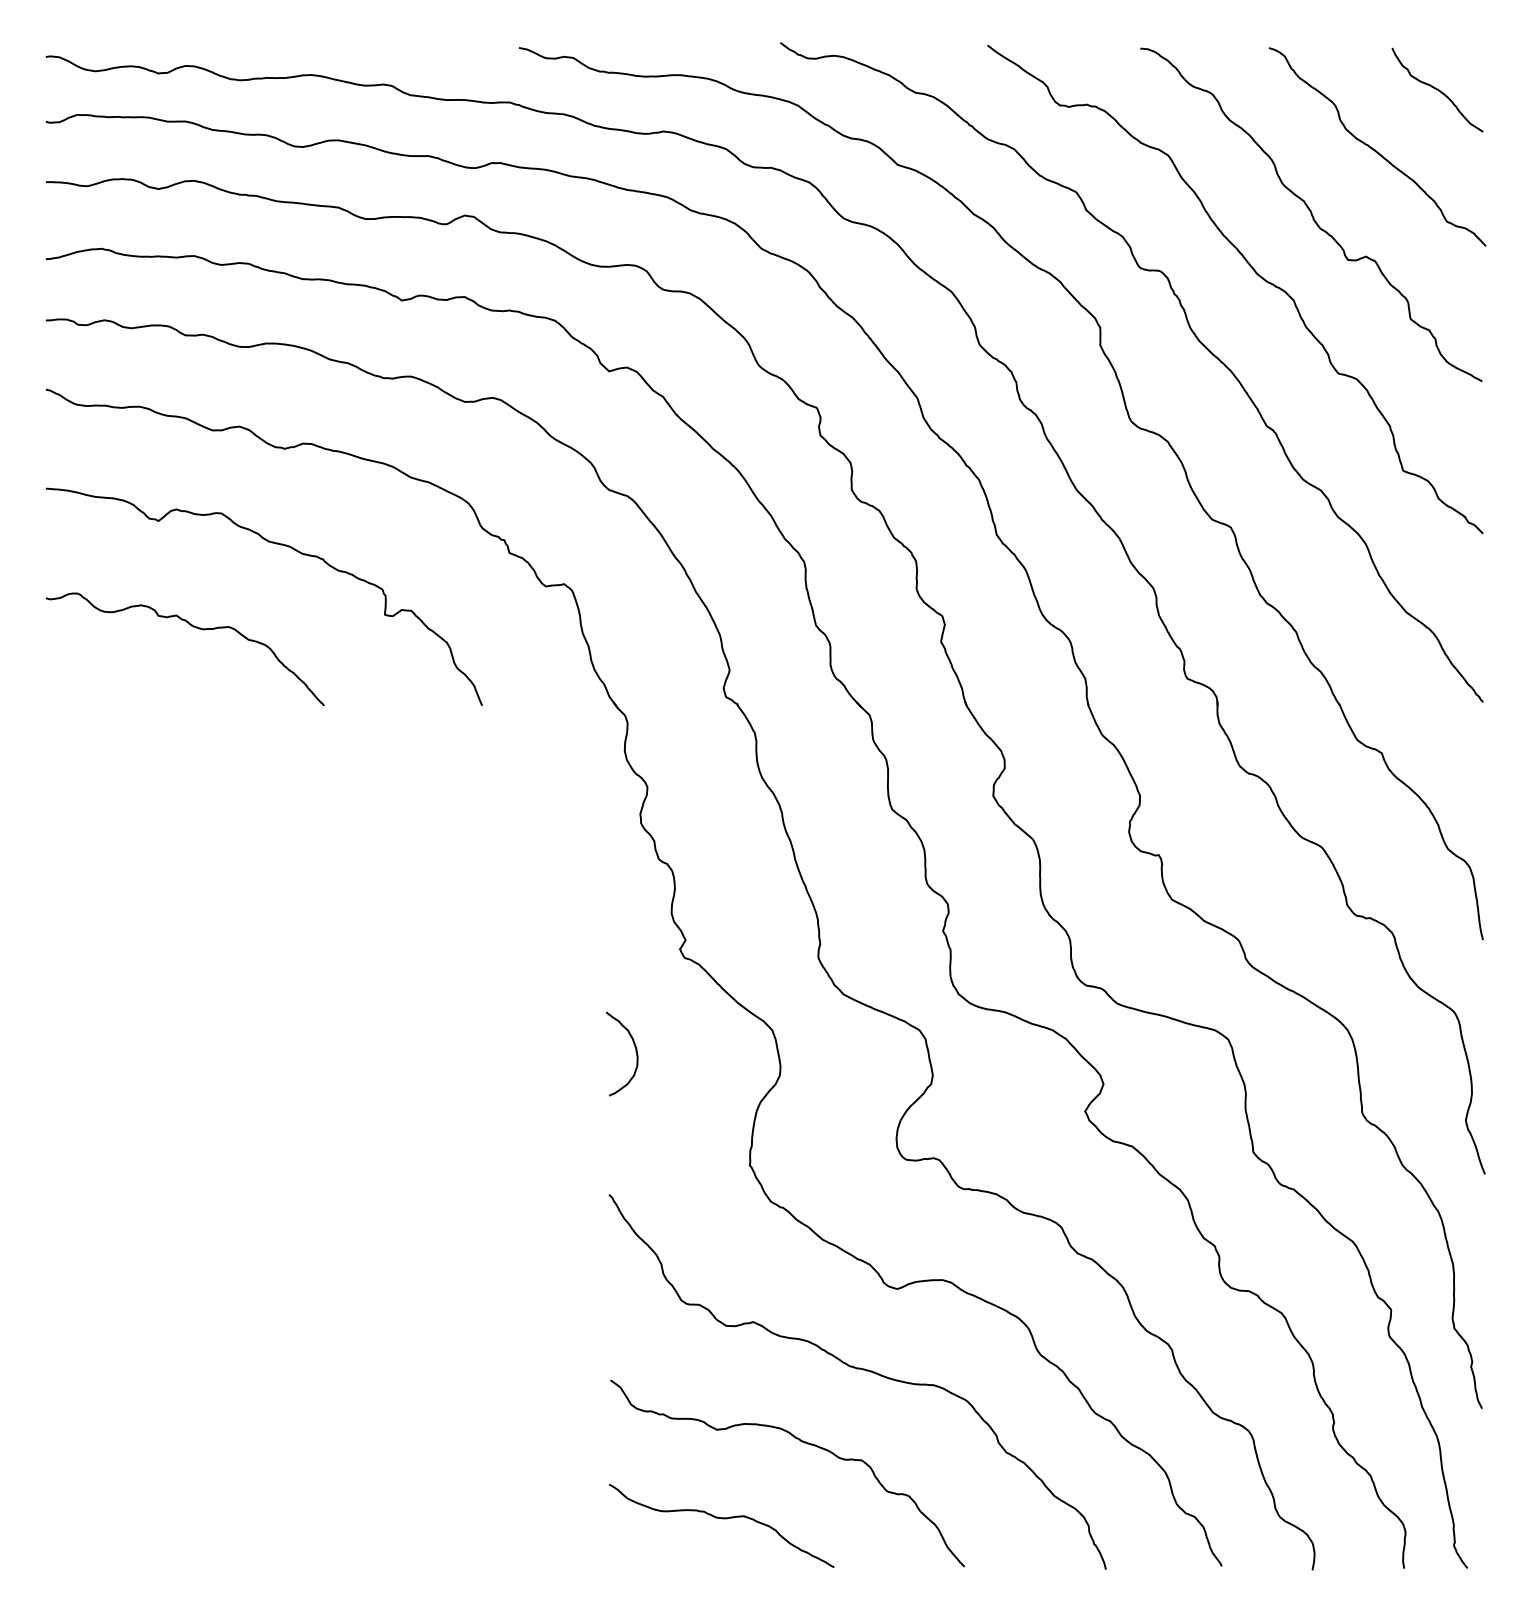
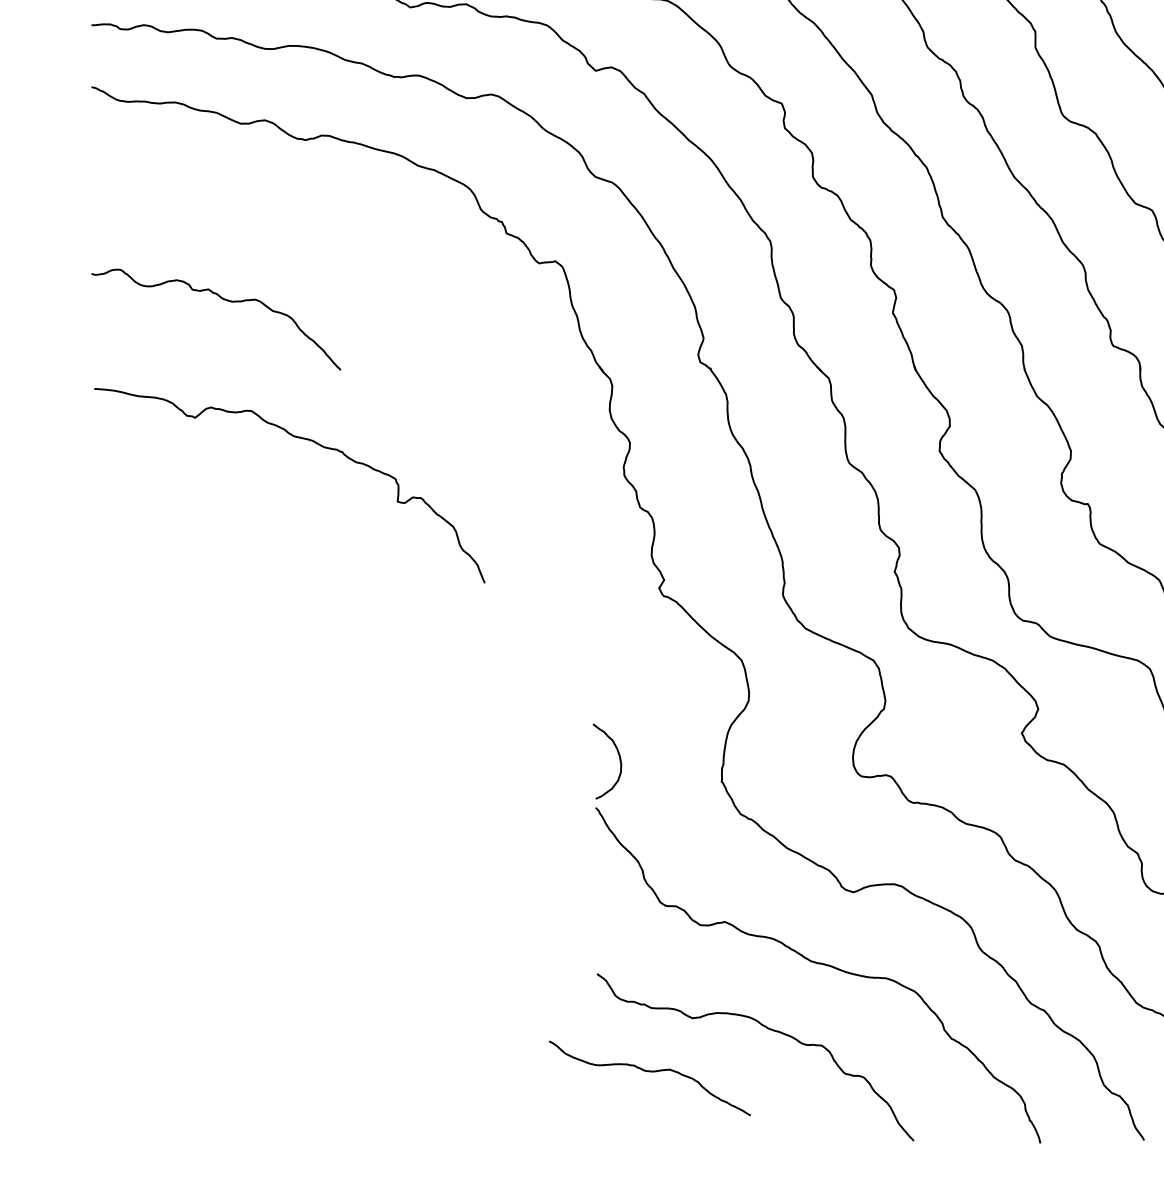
curve: (271, 543) -> (296, 437), moved
curve: (635, 1051) -> (619, 759), moved
curve: (722, 1519) -> (650, 1072), moved

